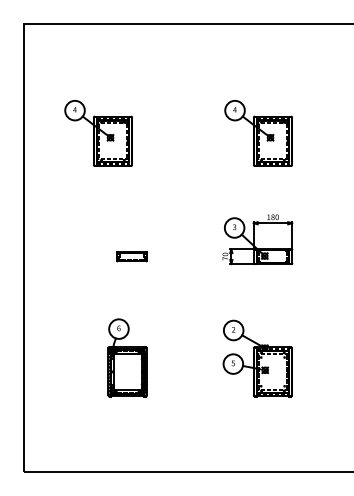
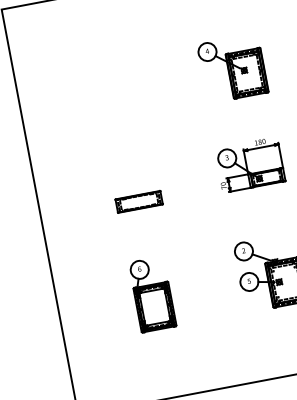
part: (98, 133) -> (87, 96), removed
part: (131, 256) -> (138, 201), size x1.67

